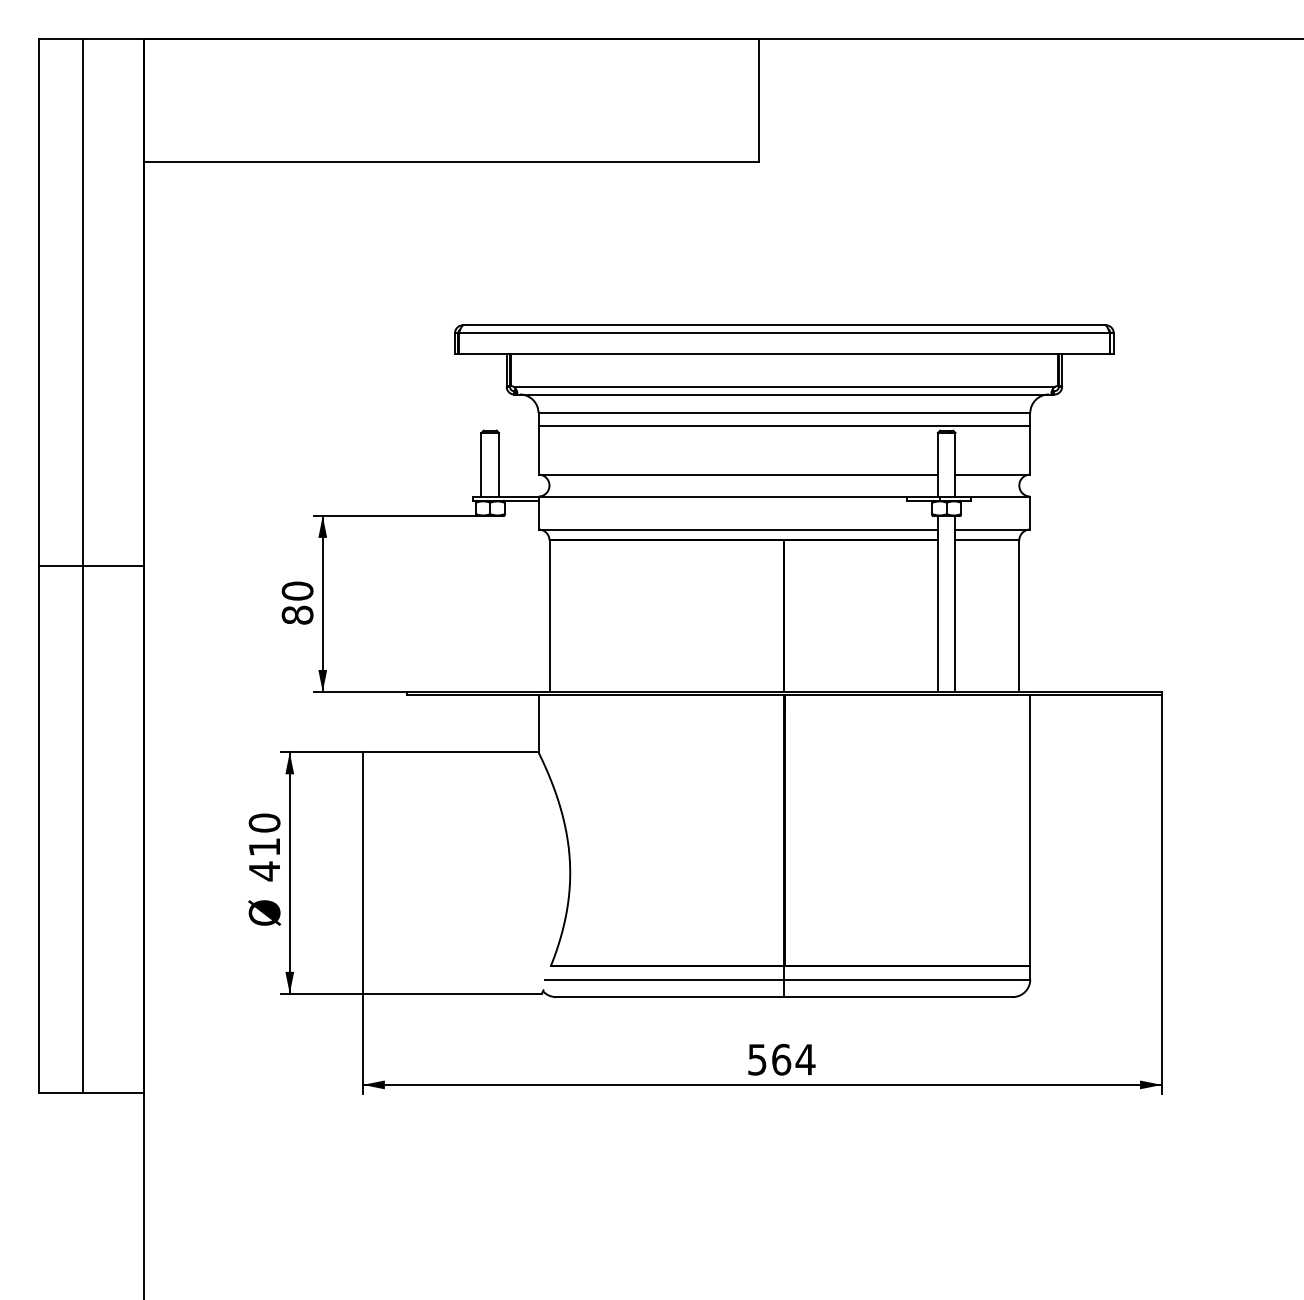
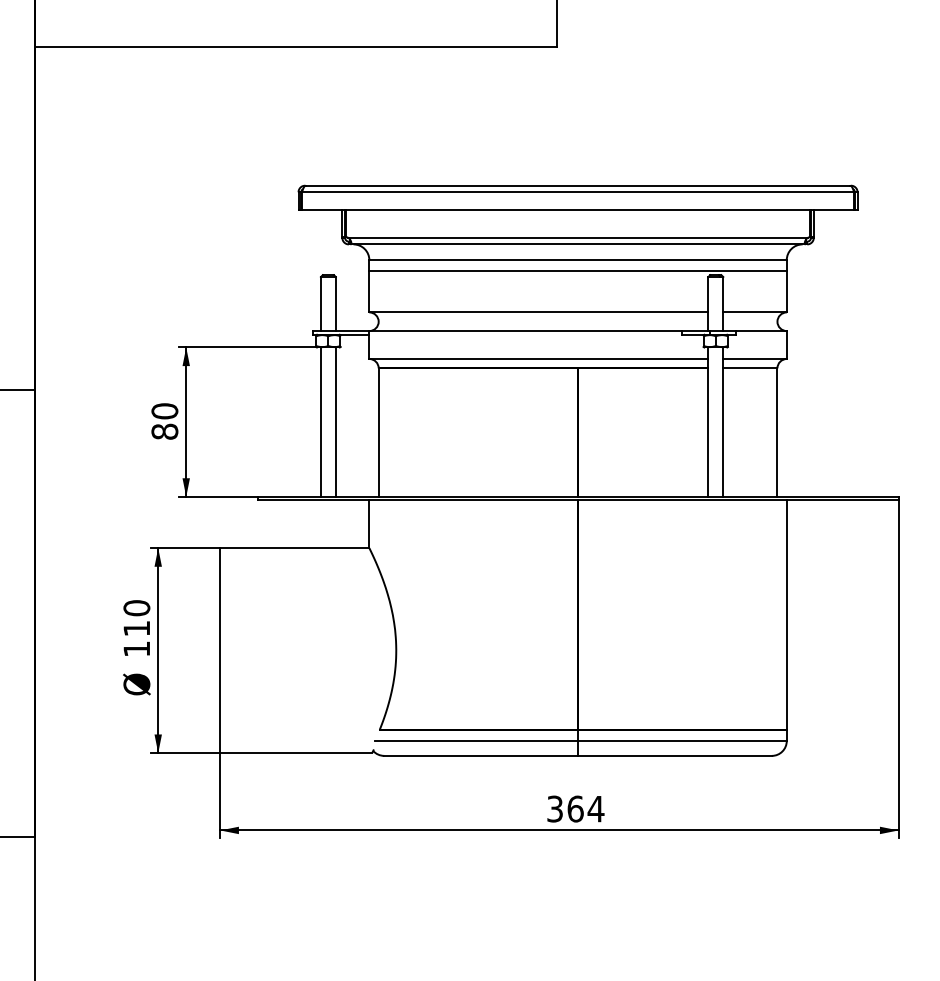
line: (481, 603) -> (320, 421), added
line: (499, 603) -> (336, 421), added
text: (264, 871) -> (136, 649), 410 -> 110
text: (757, 1058) -> (555, 808), 564 -> 364

